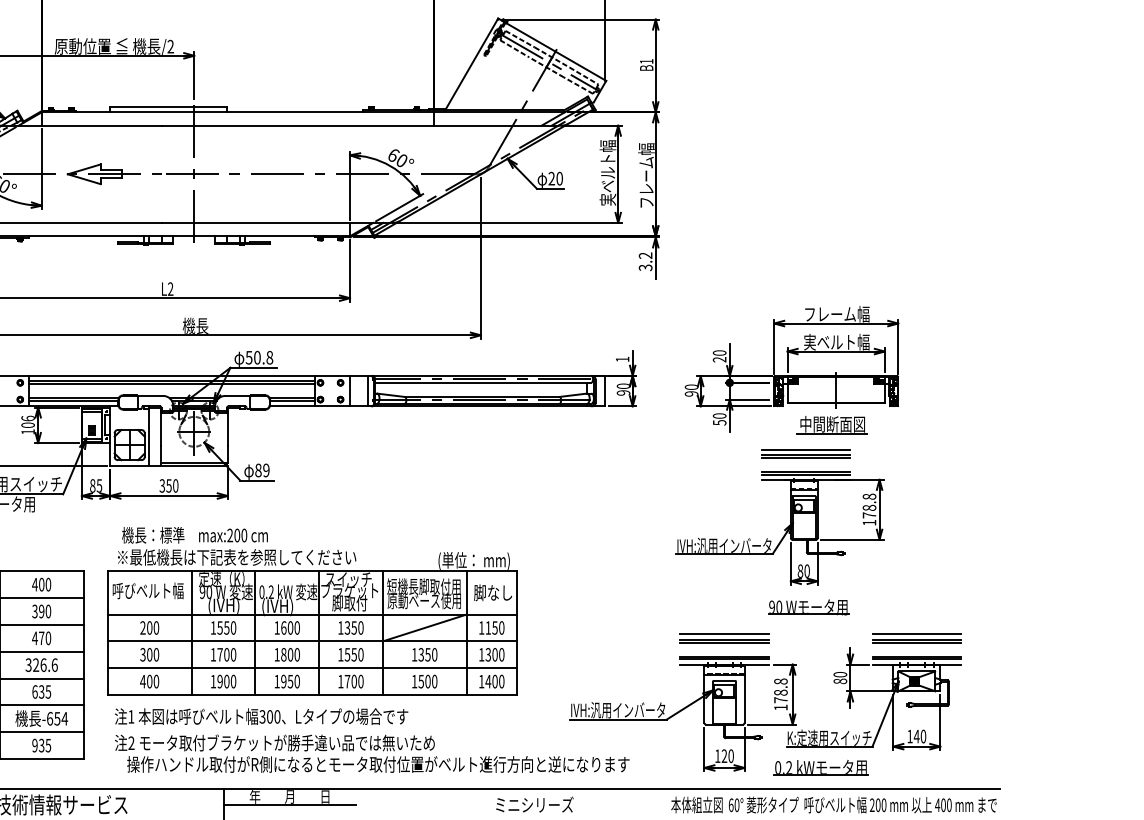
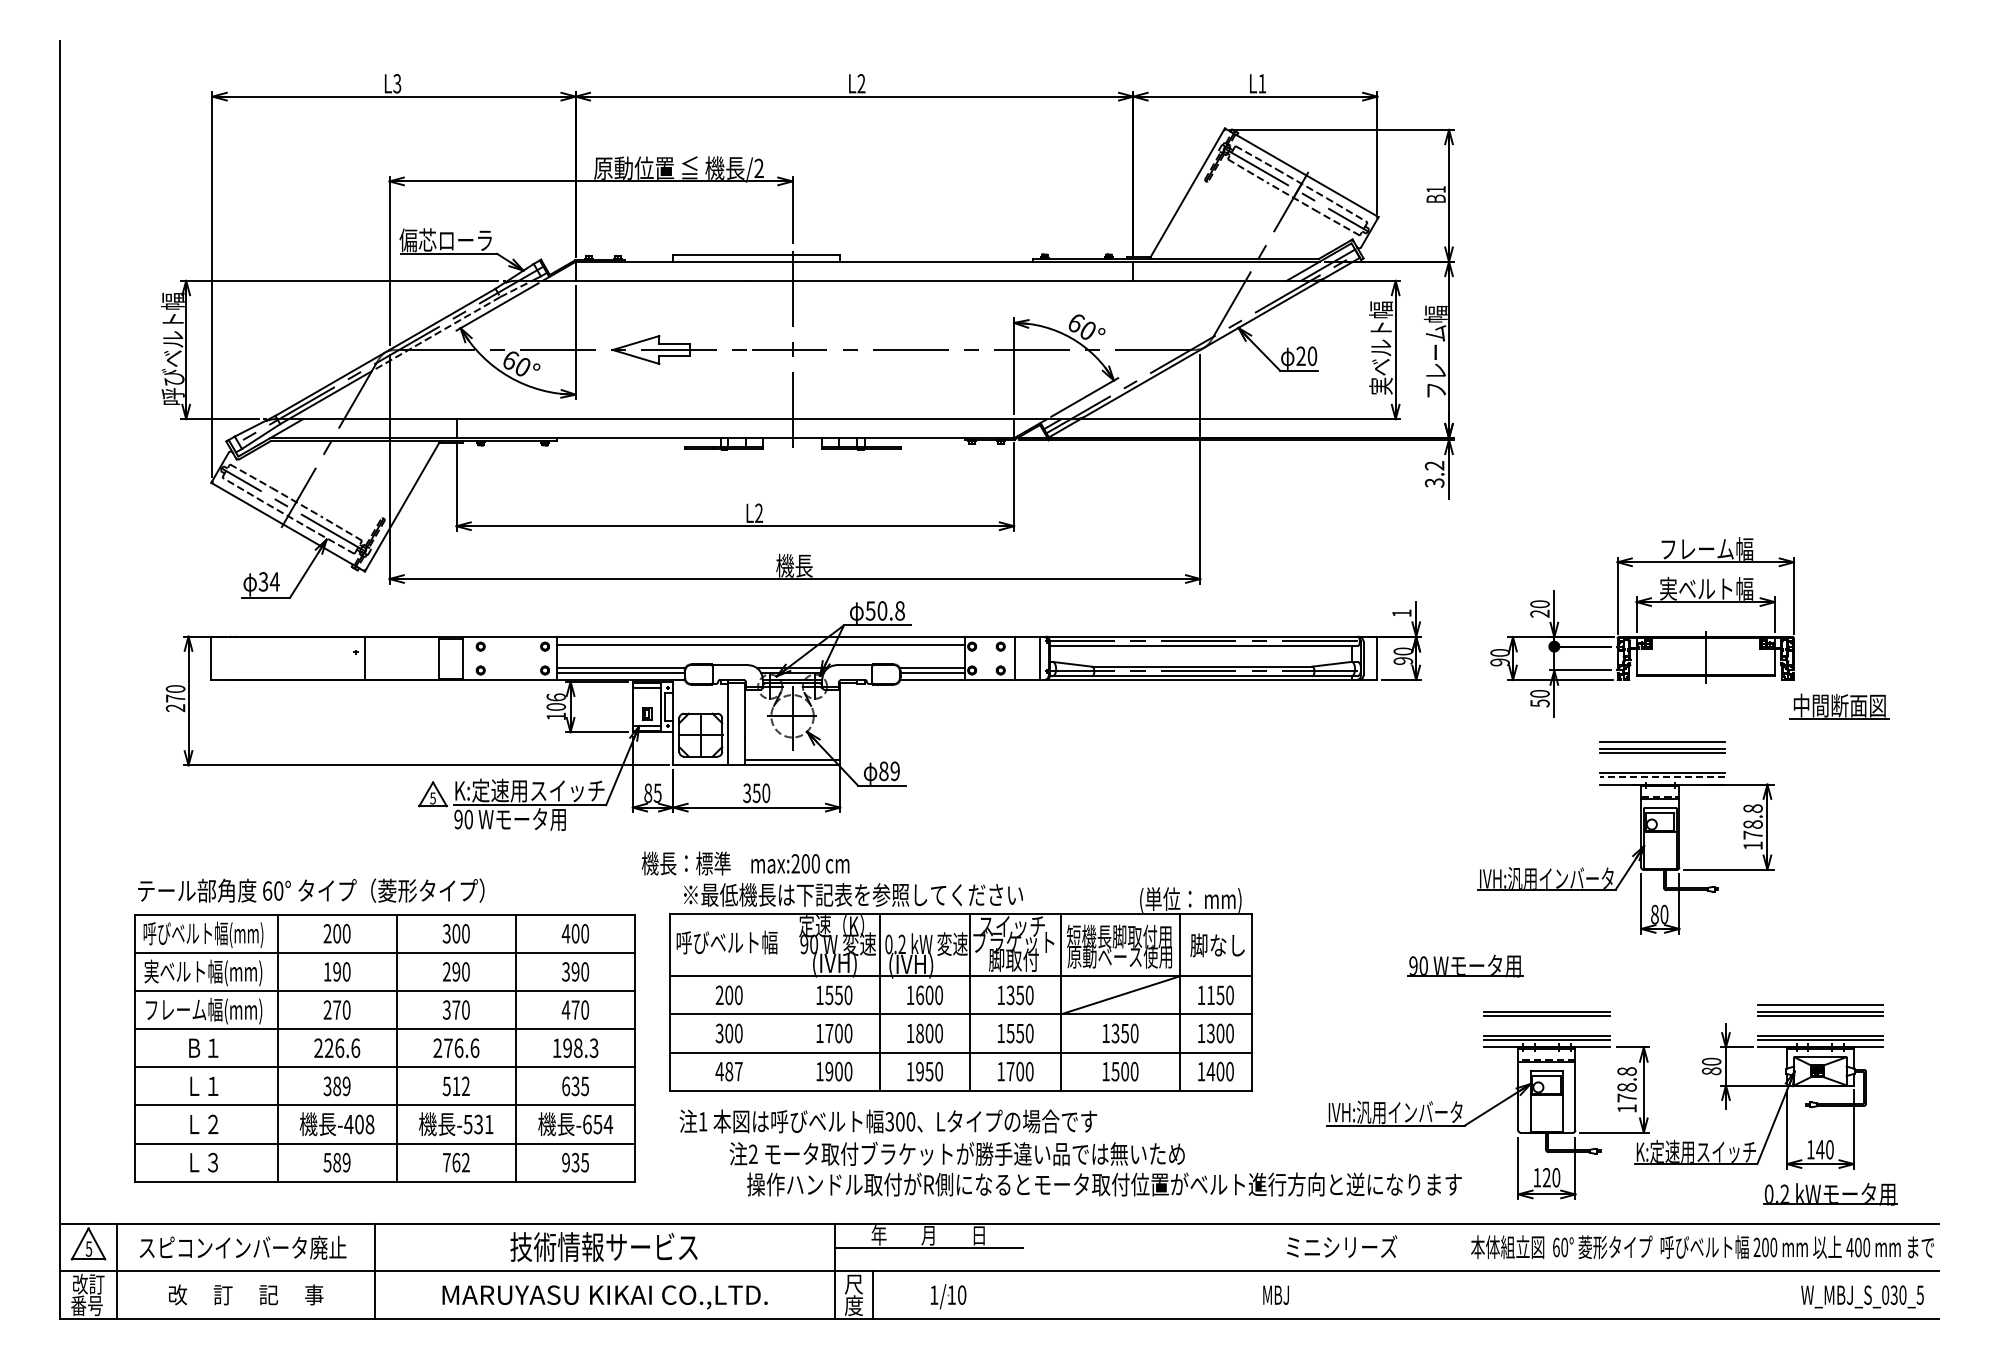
line: (172, 384) -> (761, 648), removed
part: (832, 424) -> (1839, 706), moved
line: (805, 474) -> (1662, 777), solid -> dashed
text: (194, 535) -> (745, 863), moved
part: (808, 607) -> (1465, 965), moved
line: (191, 633) -> (788, 1002), removed
line: (724, 634) -> (1546, 1004), removed
text: (41, 665) -> (575, 1048), 326.6 -> 198.3
text: (152, 681) -> (733, 1071), 400 -> 487
text: (372, 753) -> (1095, 1168), moved
part: (821, 767) -> (1830, 1194), moved
text: (535, 804) -> (1342, 1246), moved

